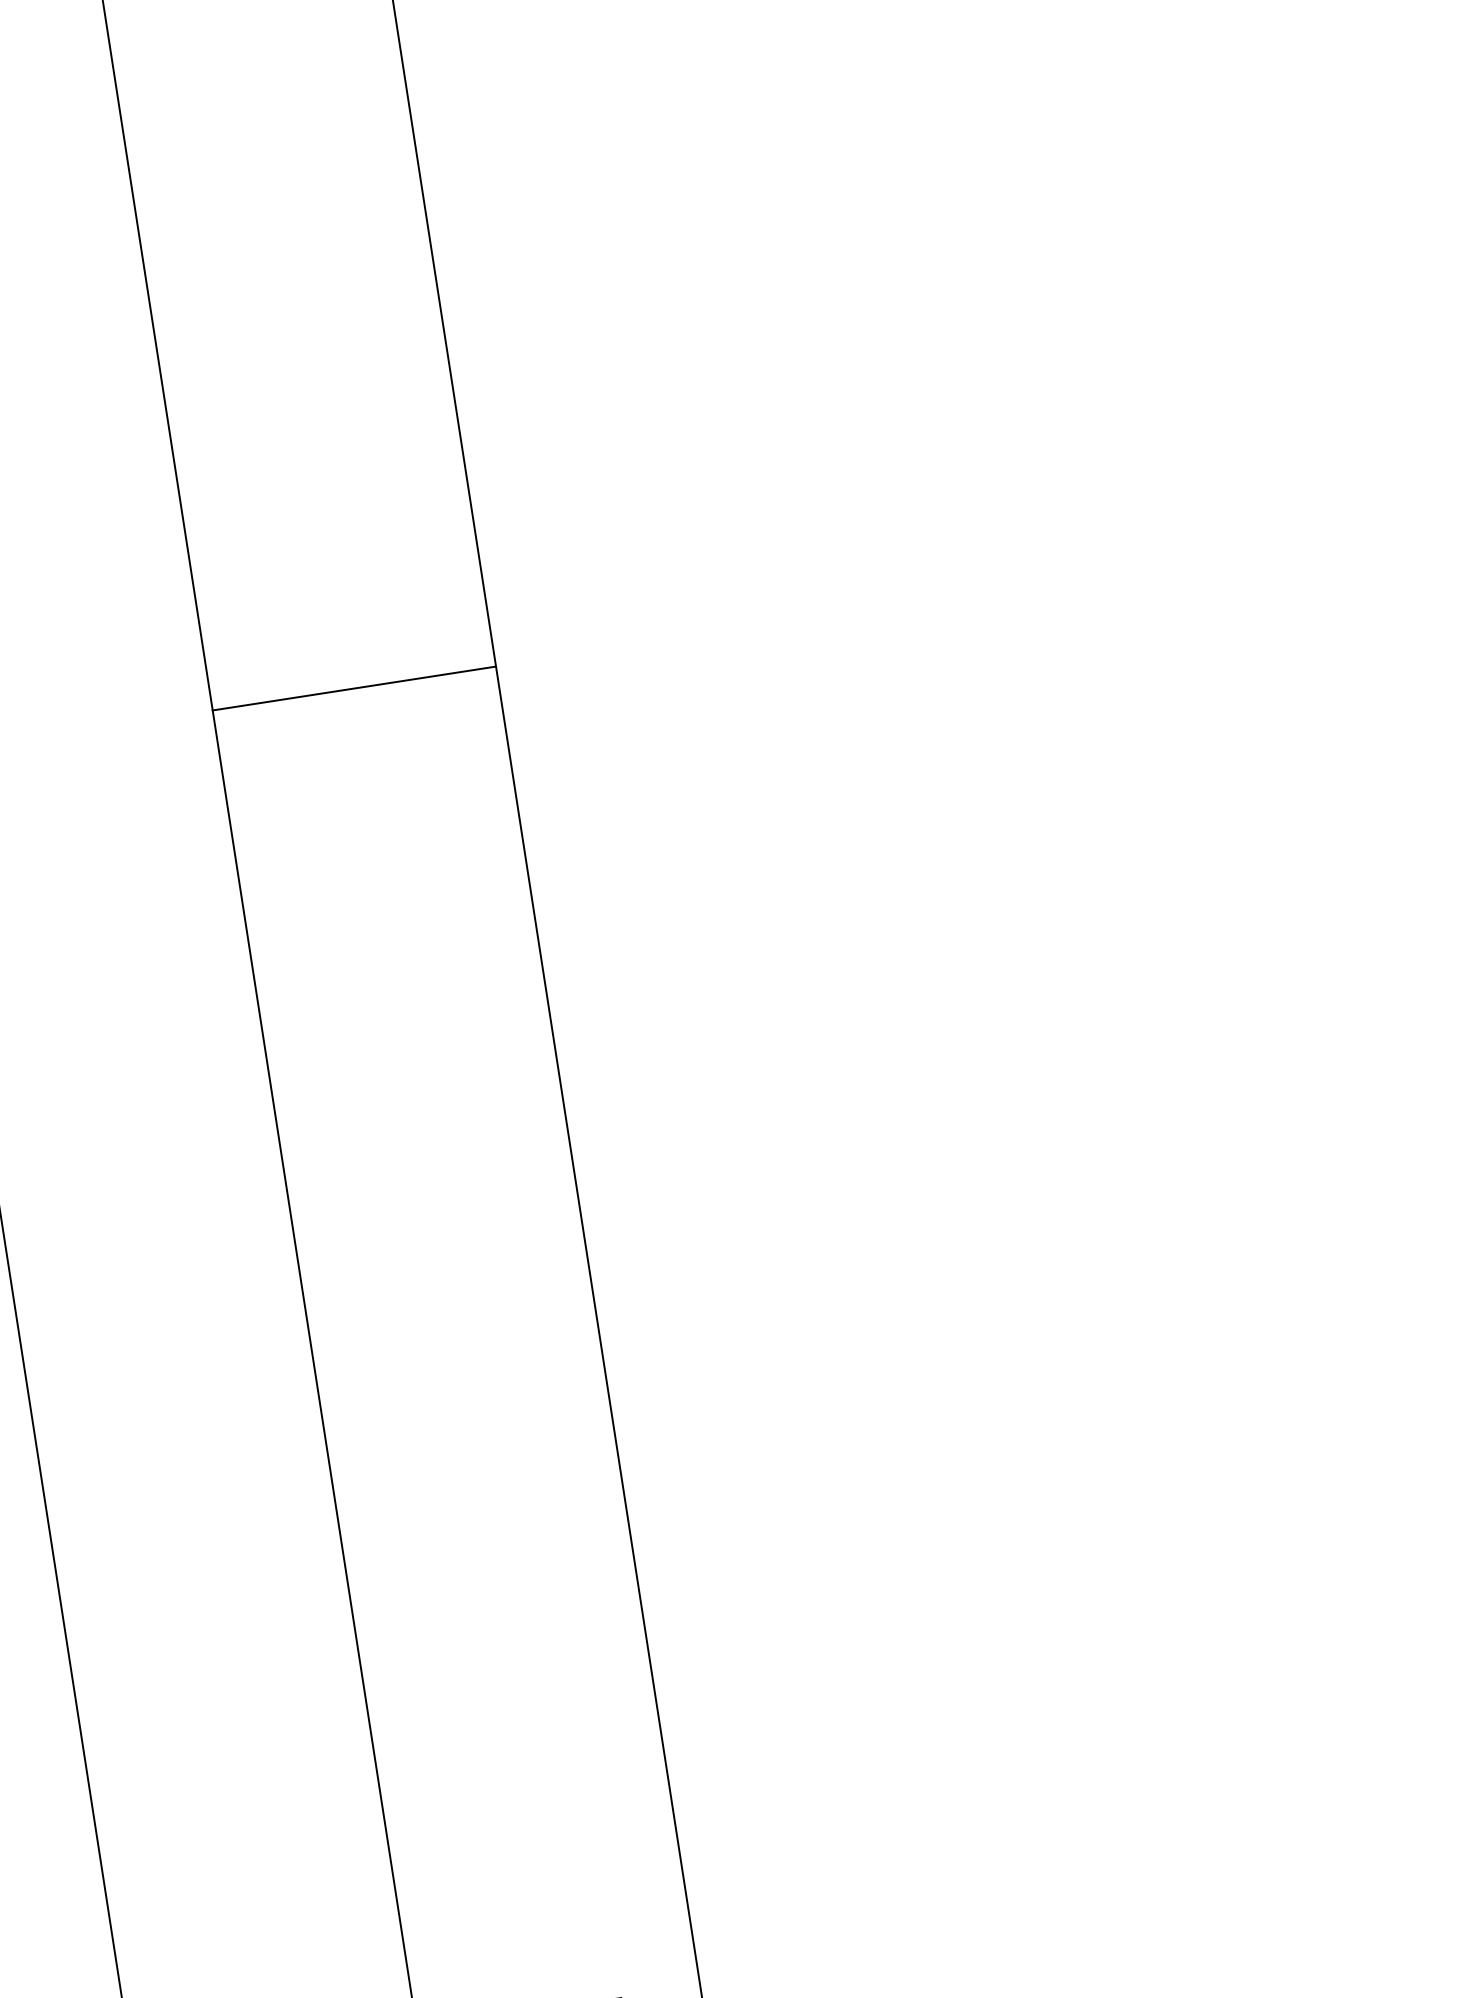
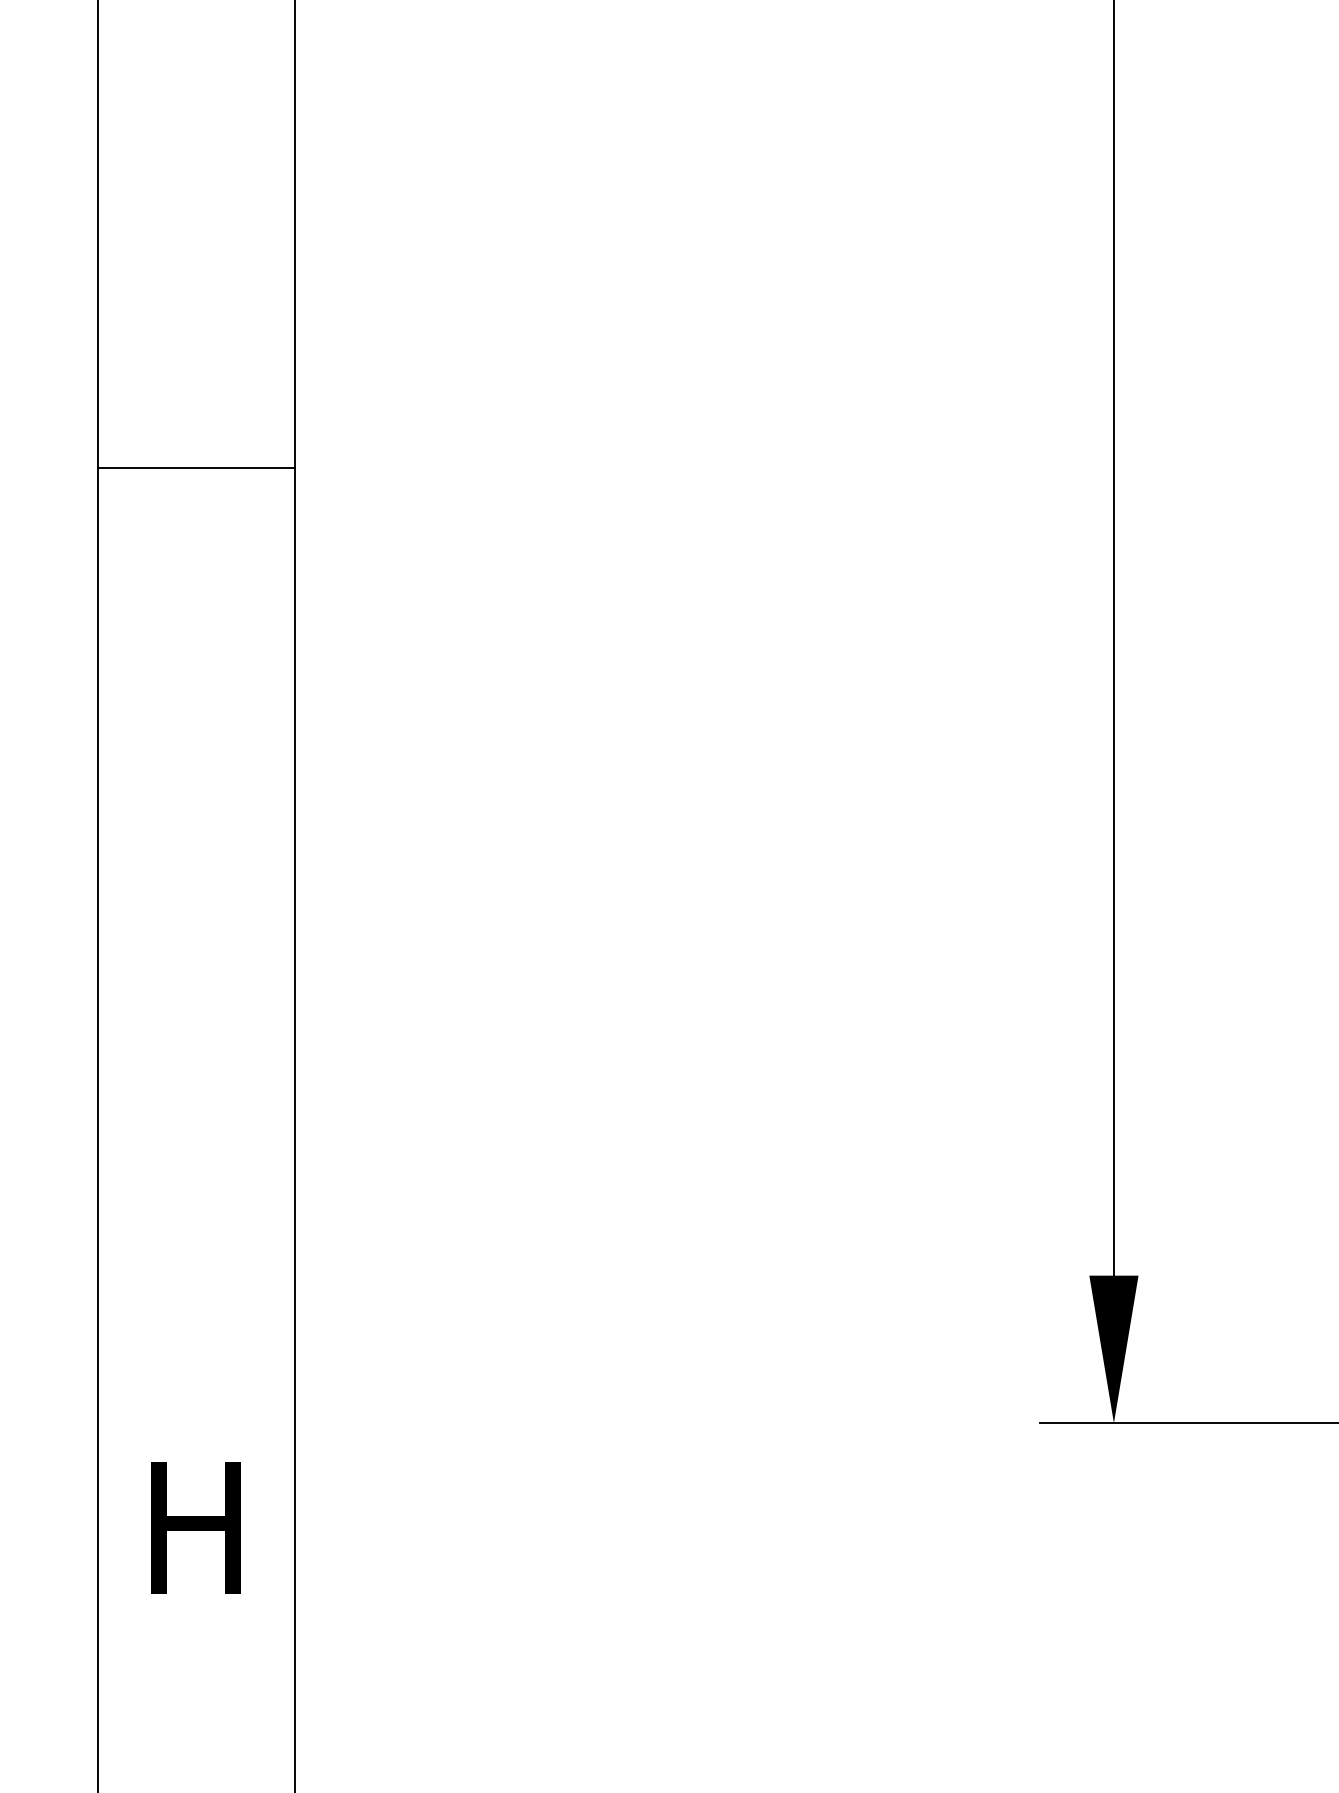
line: (353, 688) -> (196, 467), moved

